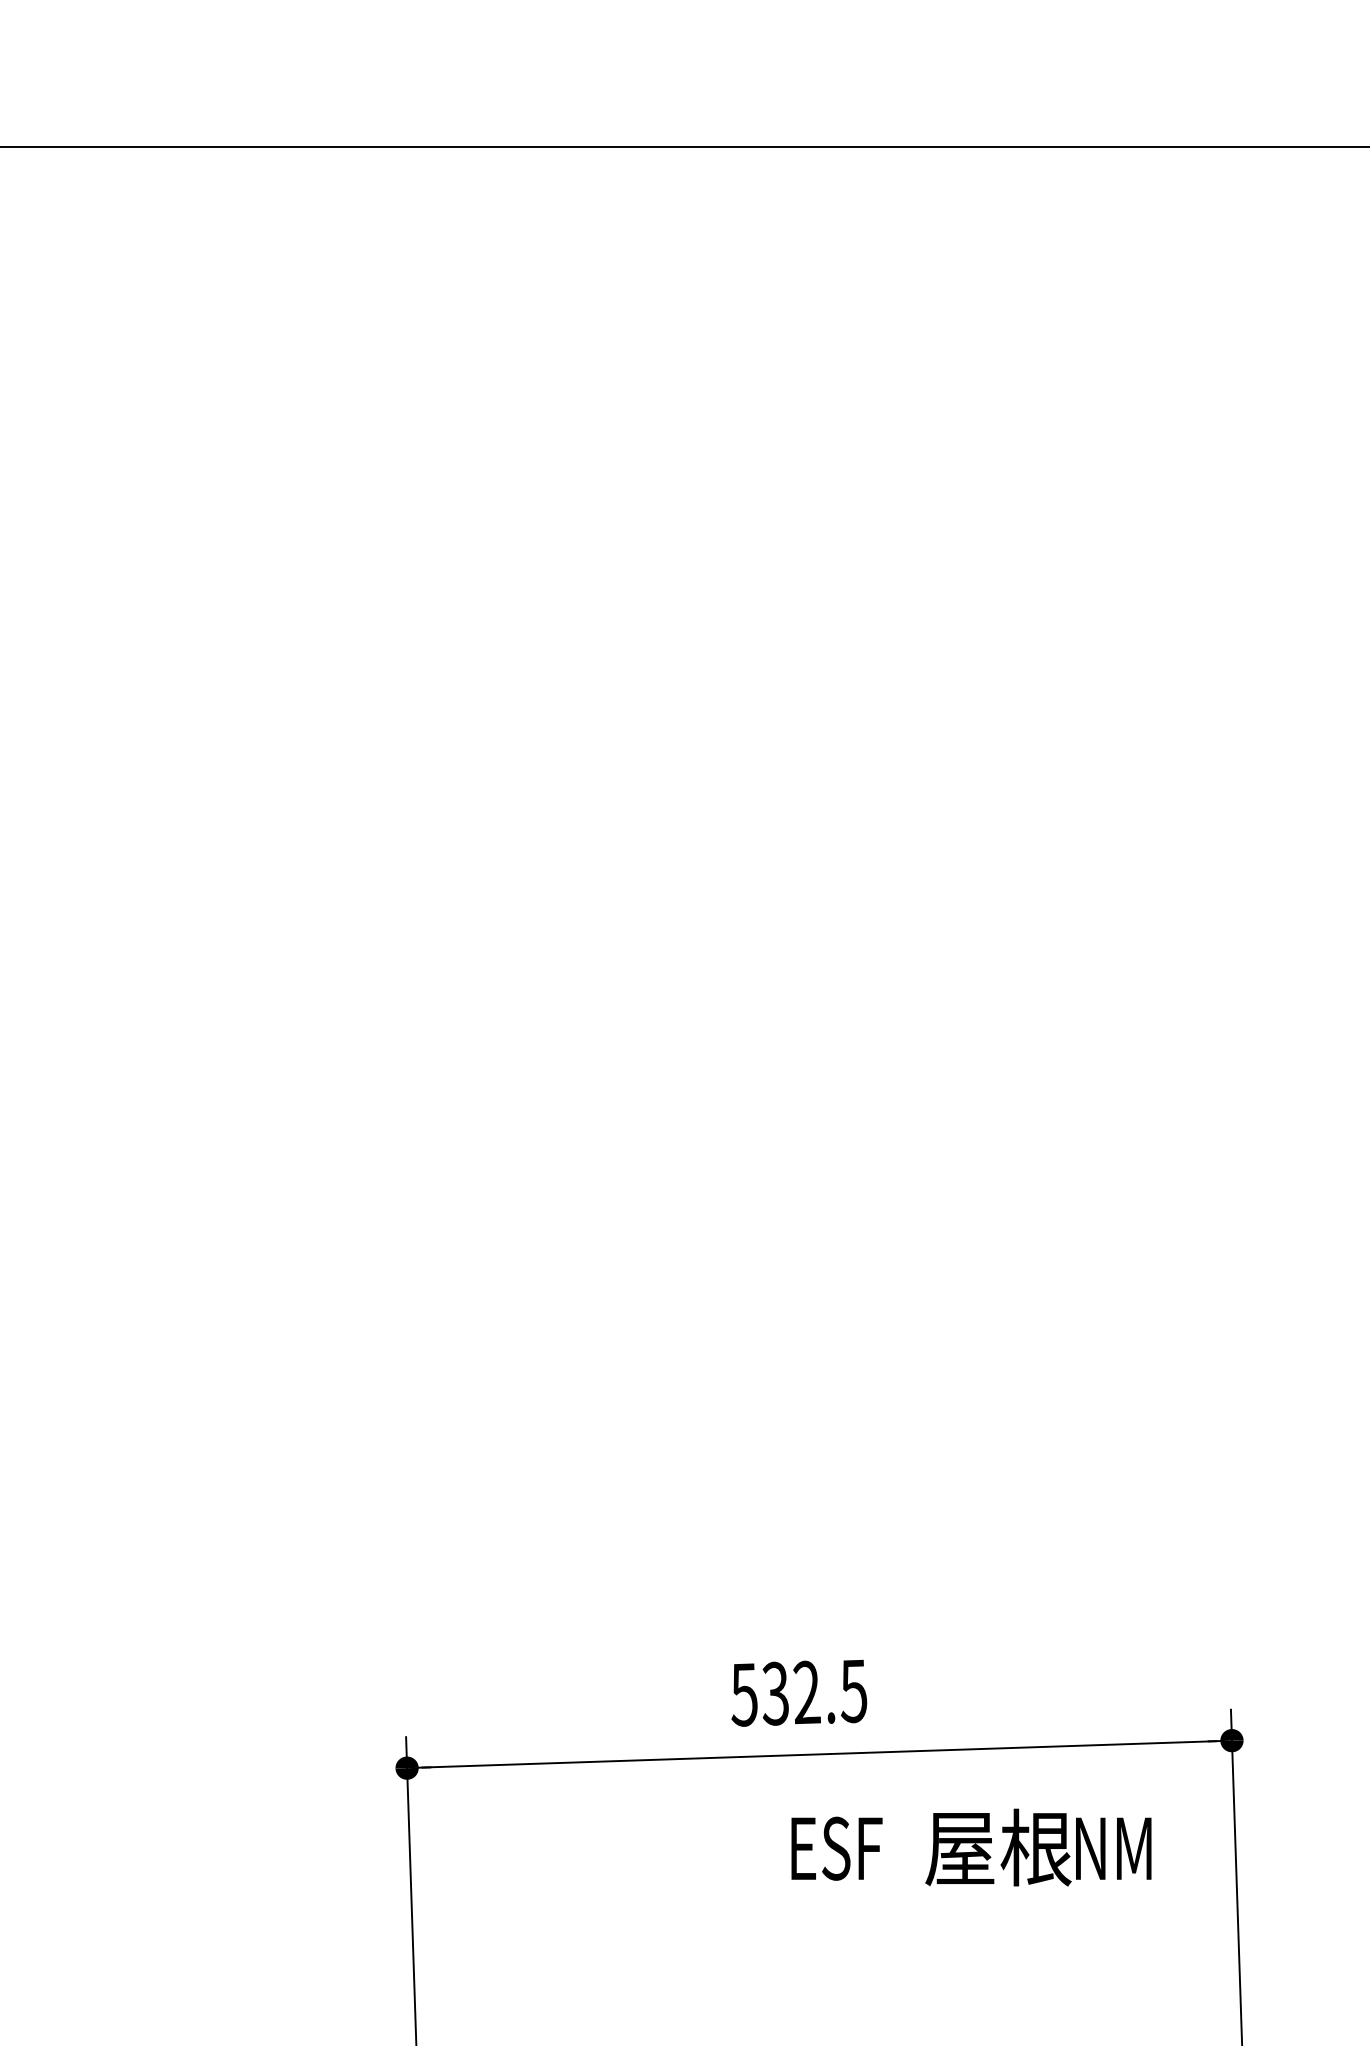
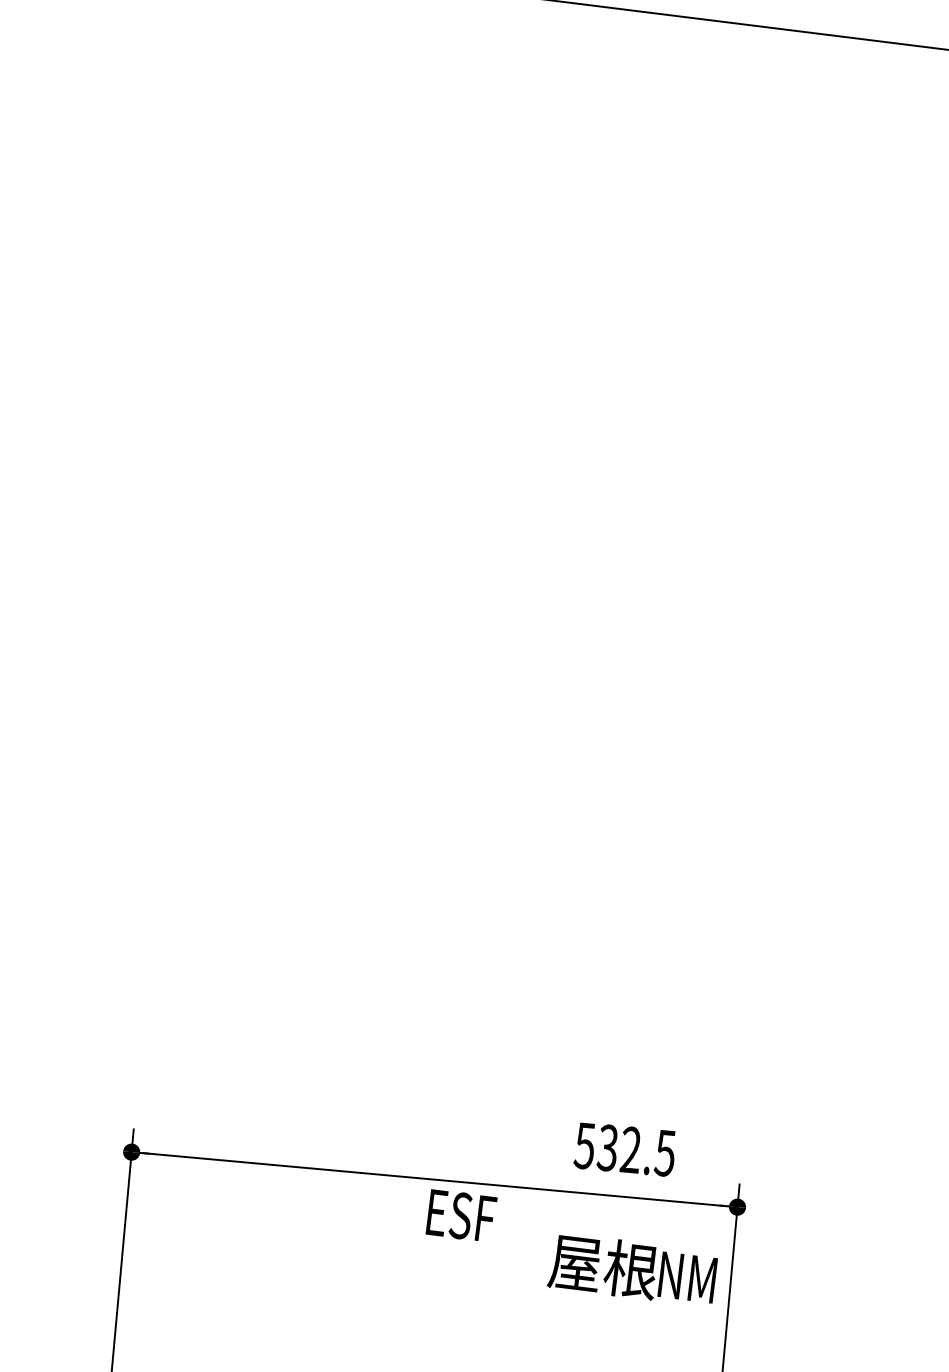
text: (799, 1692) -> (625, 1149), moved
text: (1038, 1847) -> (632, 1269), moved
text: (836, 1848) -> (461, 1215), moved

